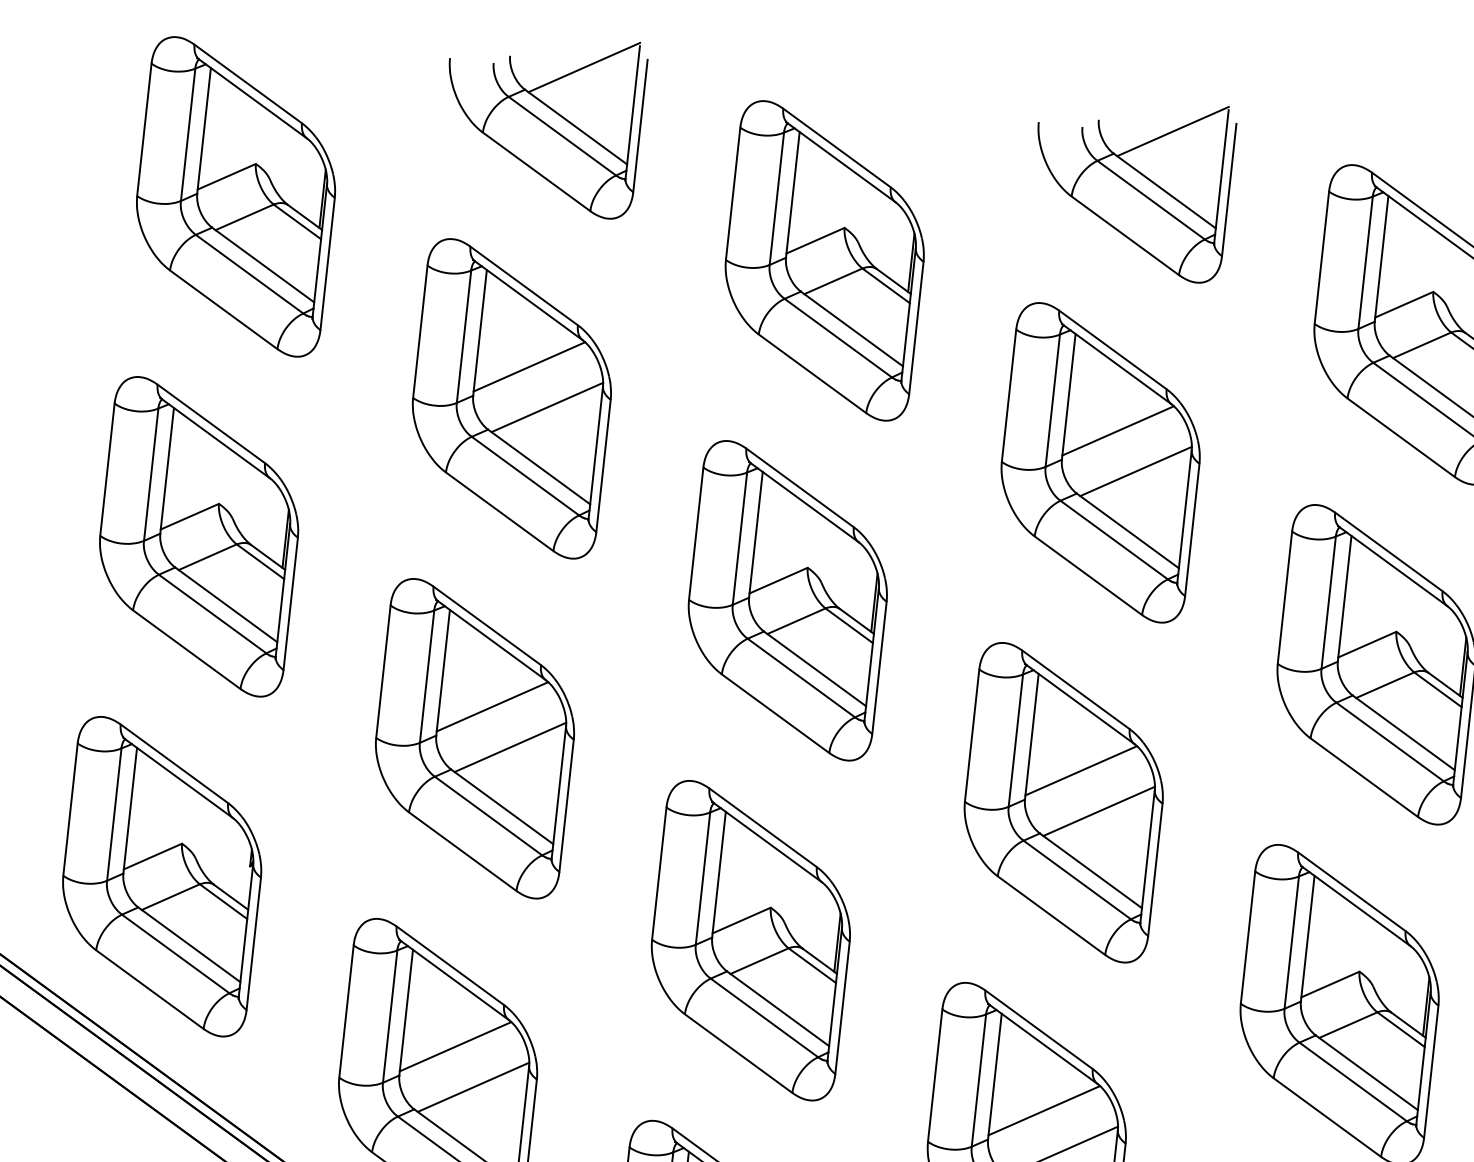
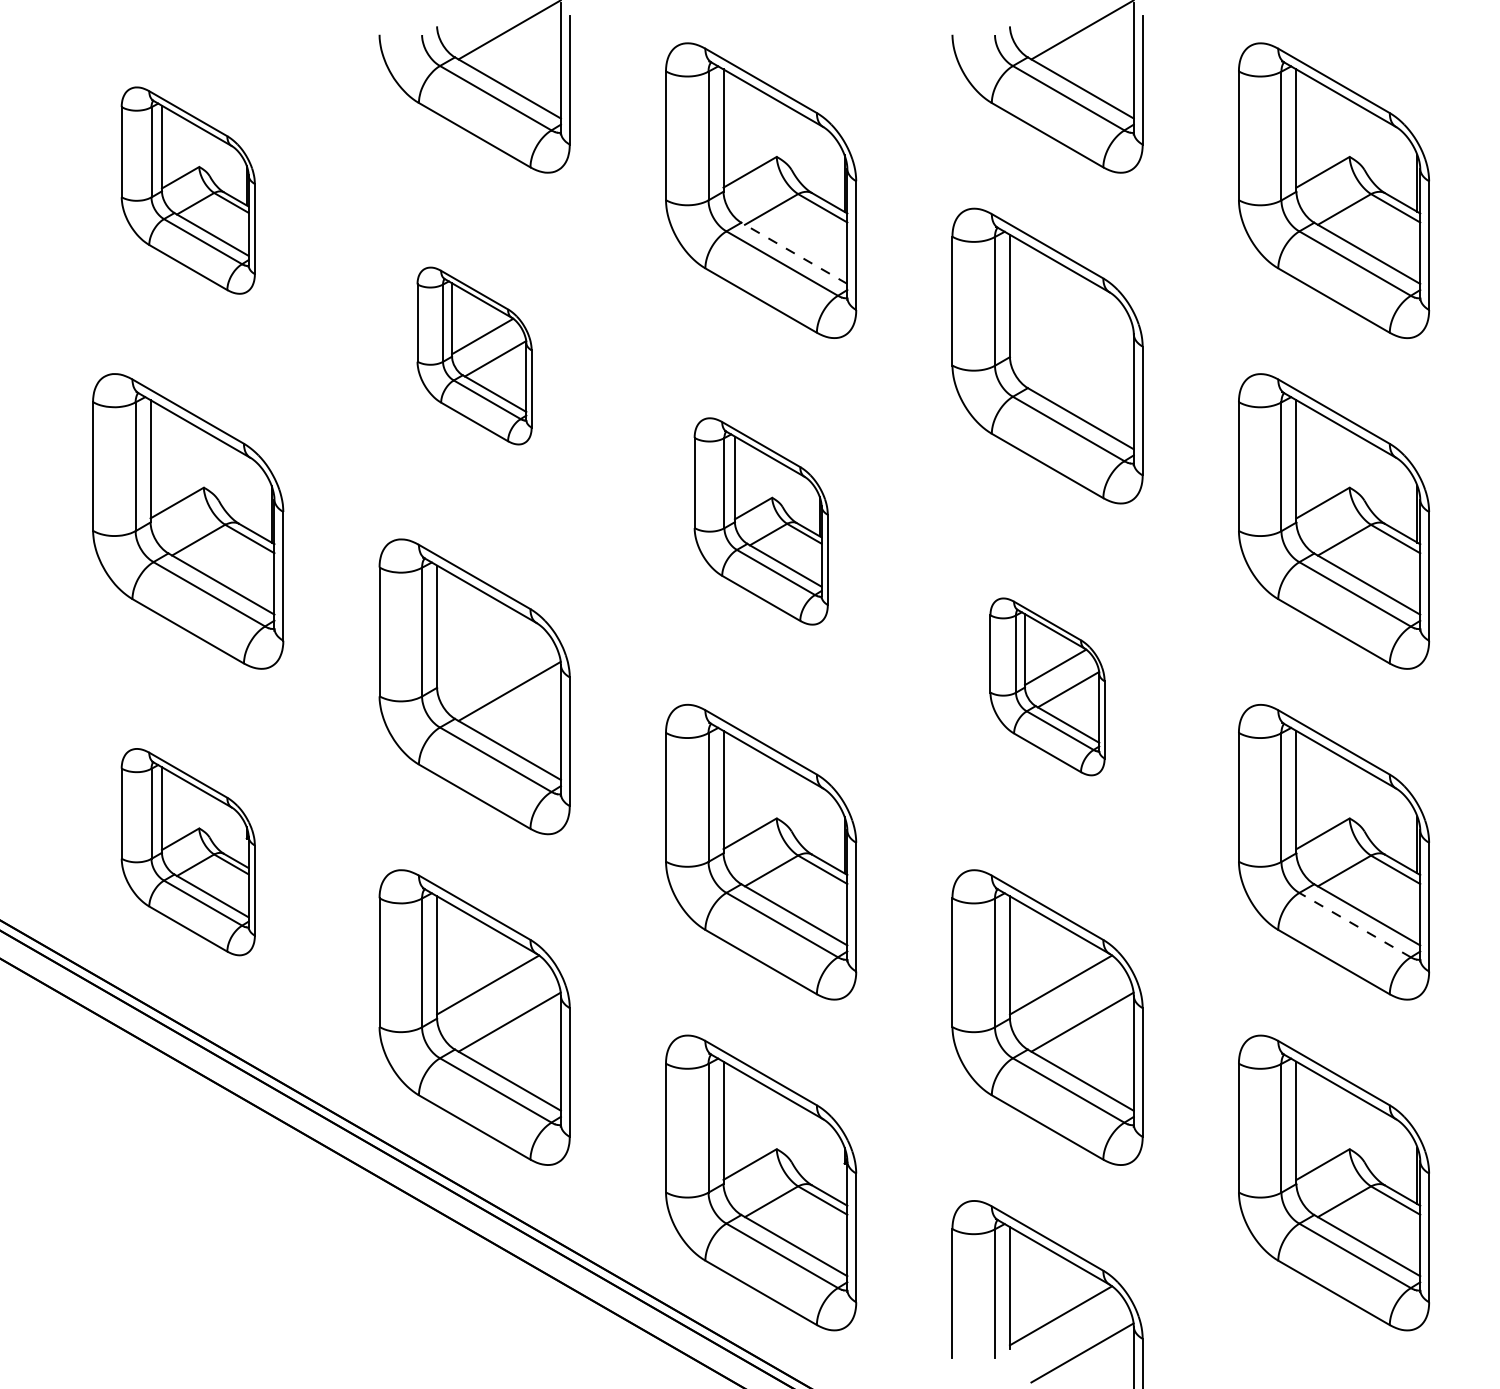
part: (236, 196) -> (188, 190), size x0.7
line: (851, 329) -> (793, 253), solid -> dashed
part: (511, 398) -> (474, 355), size x0.6
line: (1117, 430) -> (1060, 323), removed
line: (1136, 471) -> (1082, 360), removed
part: (788, 600) -> (761, 521), size x0.7
line: (492, 706) -> (488, 653), removed
part: (1063, 802) -> (1047, 686), size x0.6
part: (162, 876) -> (188, 851), size x0.7
line: (1352, 1081) -> (1354, 924), solid -> dashed

